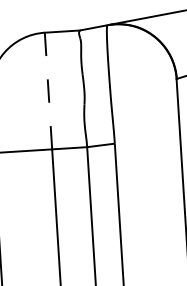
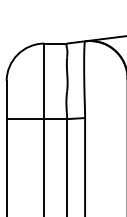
line: (48, 91) -> (44, 81), dashed -> solid

